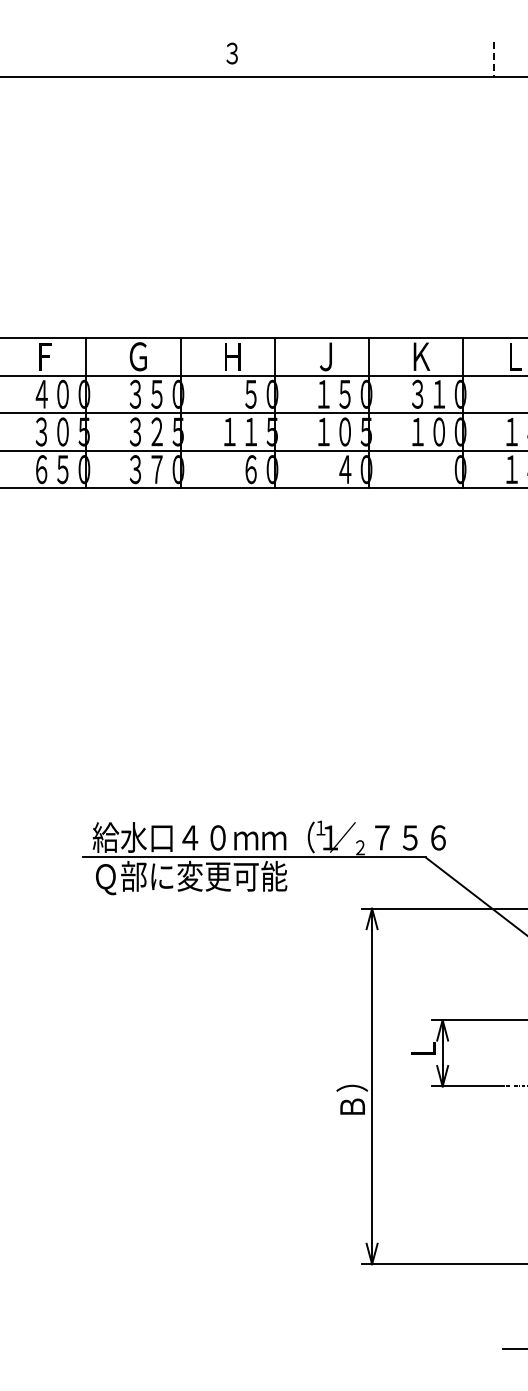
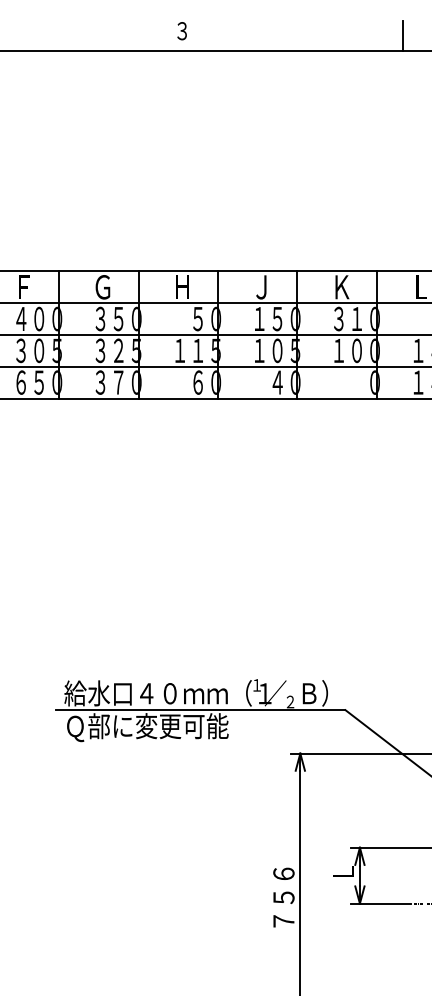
line: (493, 59) -> (402, 36), dashed -> solid
text: (410, 837) -> (332, 693), ７５６ -> Ｂ）
text: (352, 1078) -> (283, 896), Ｂ） -> ７５６

